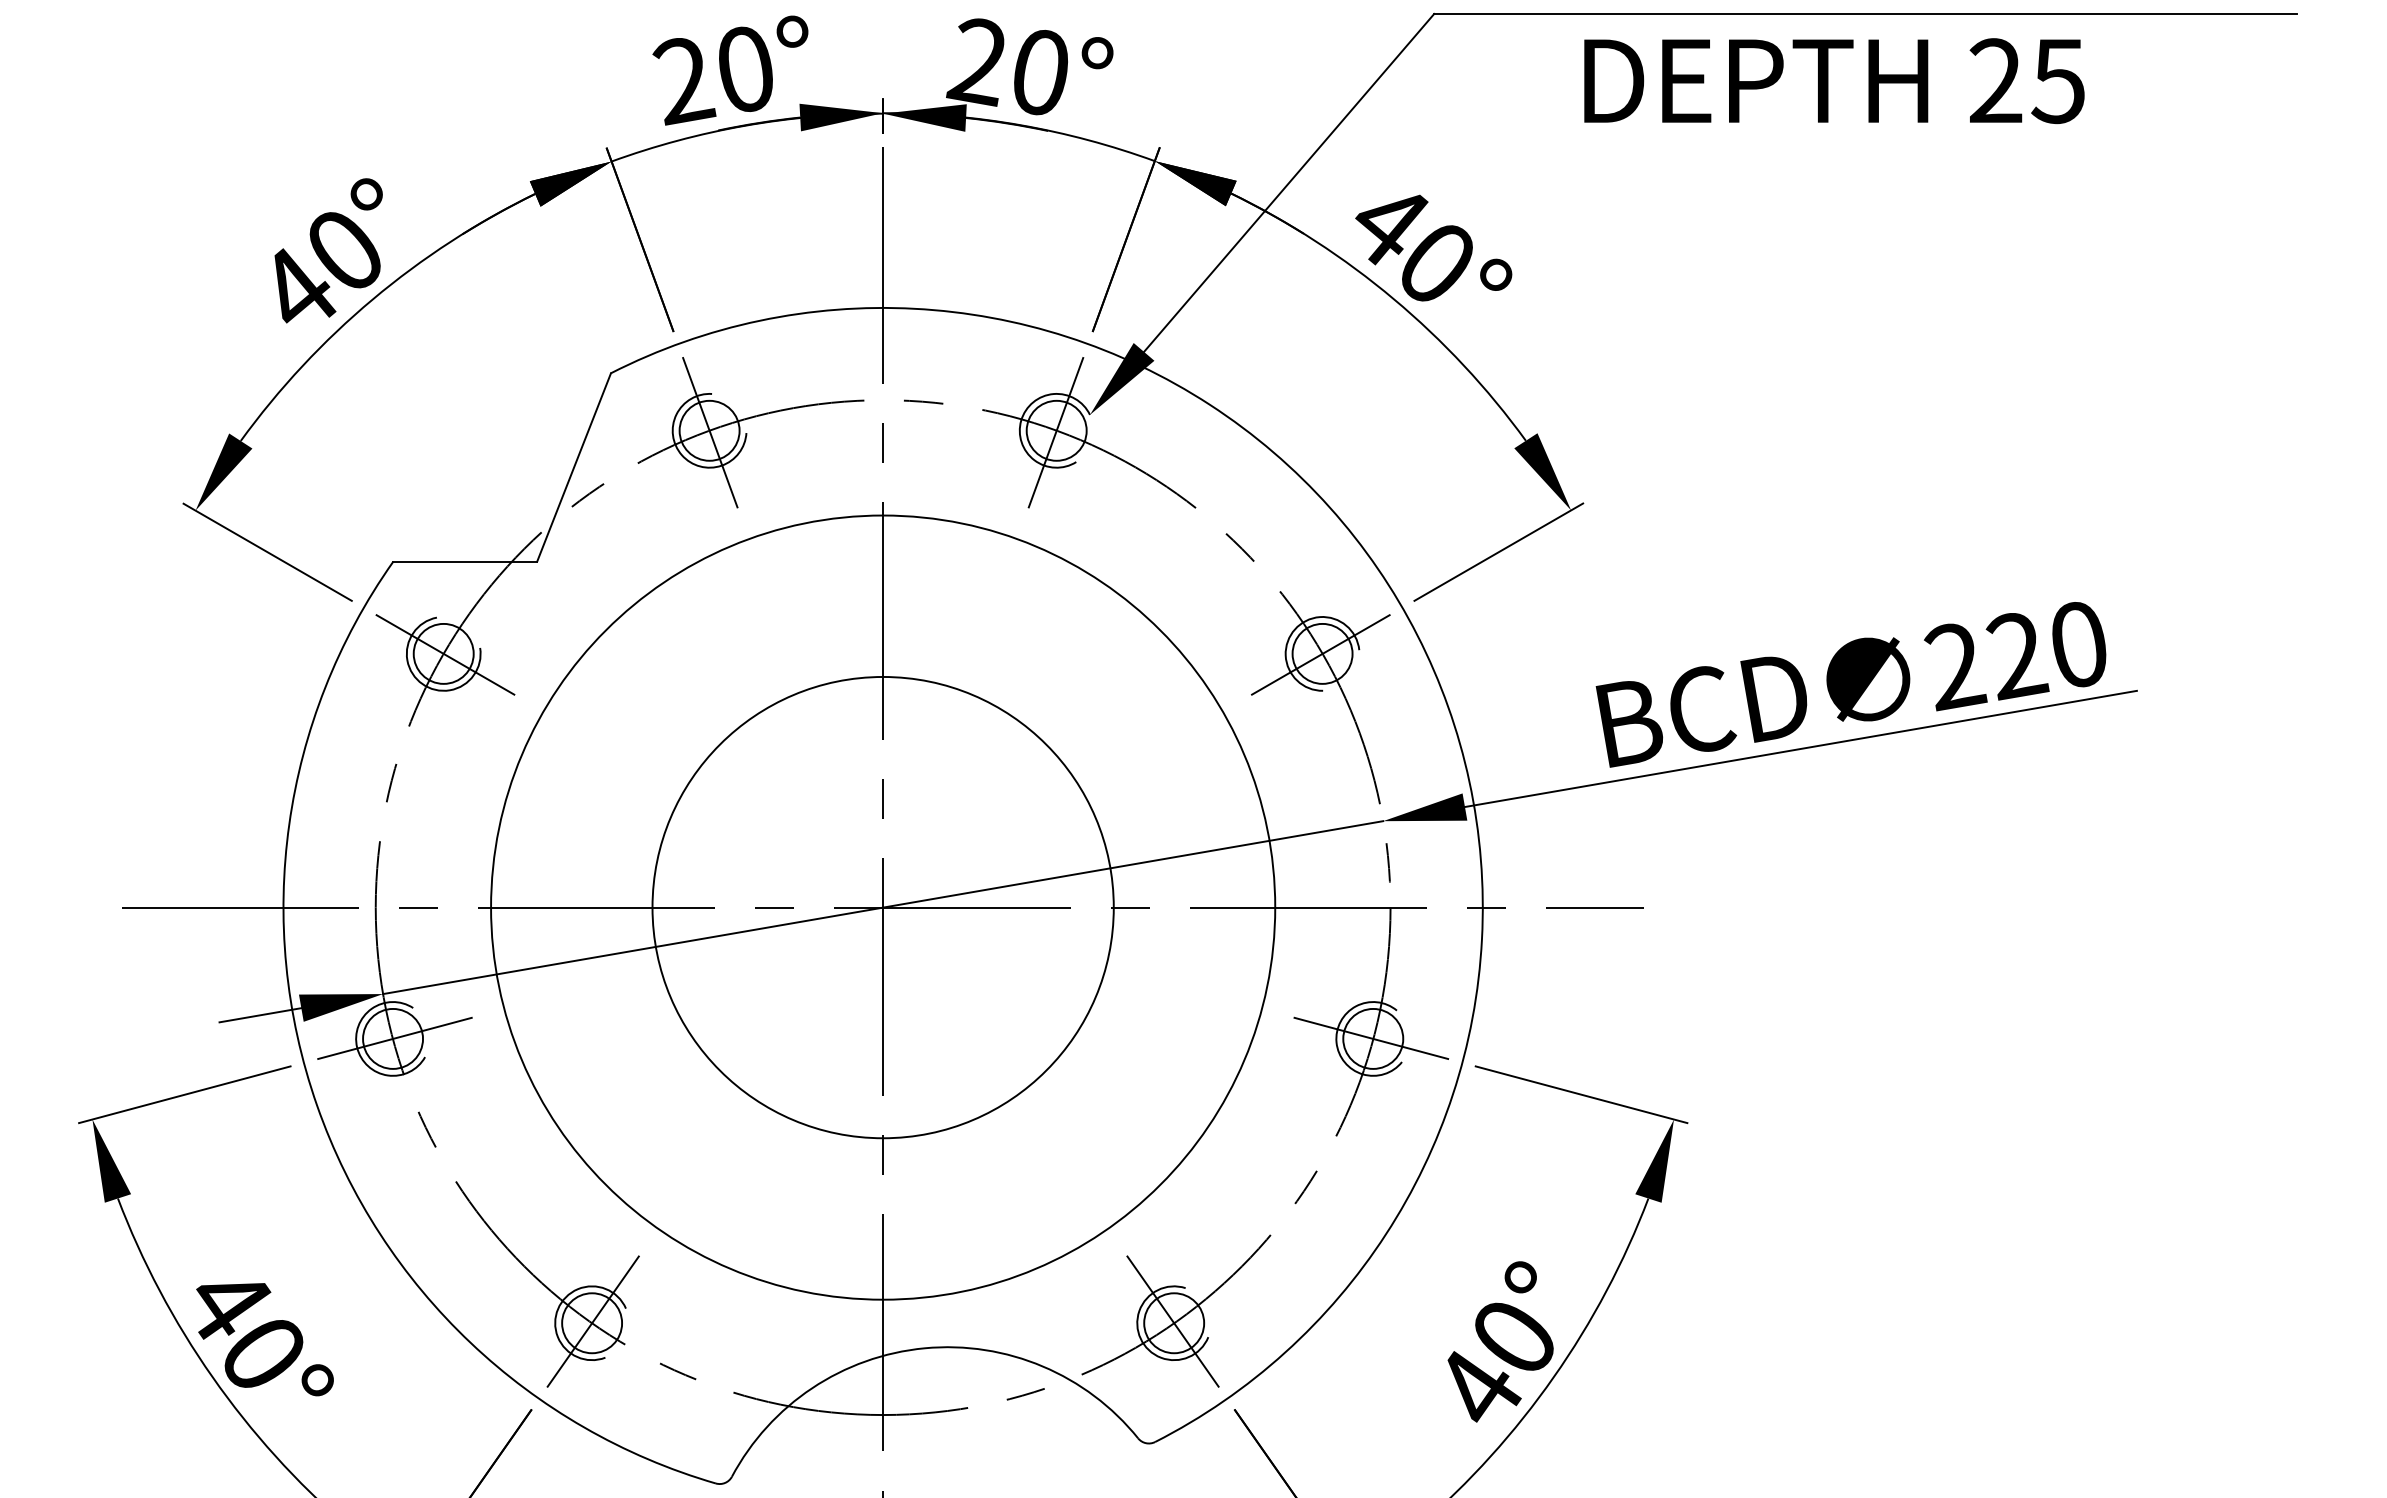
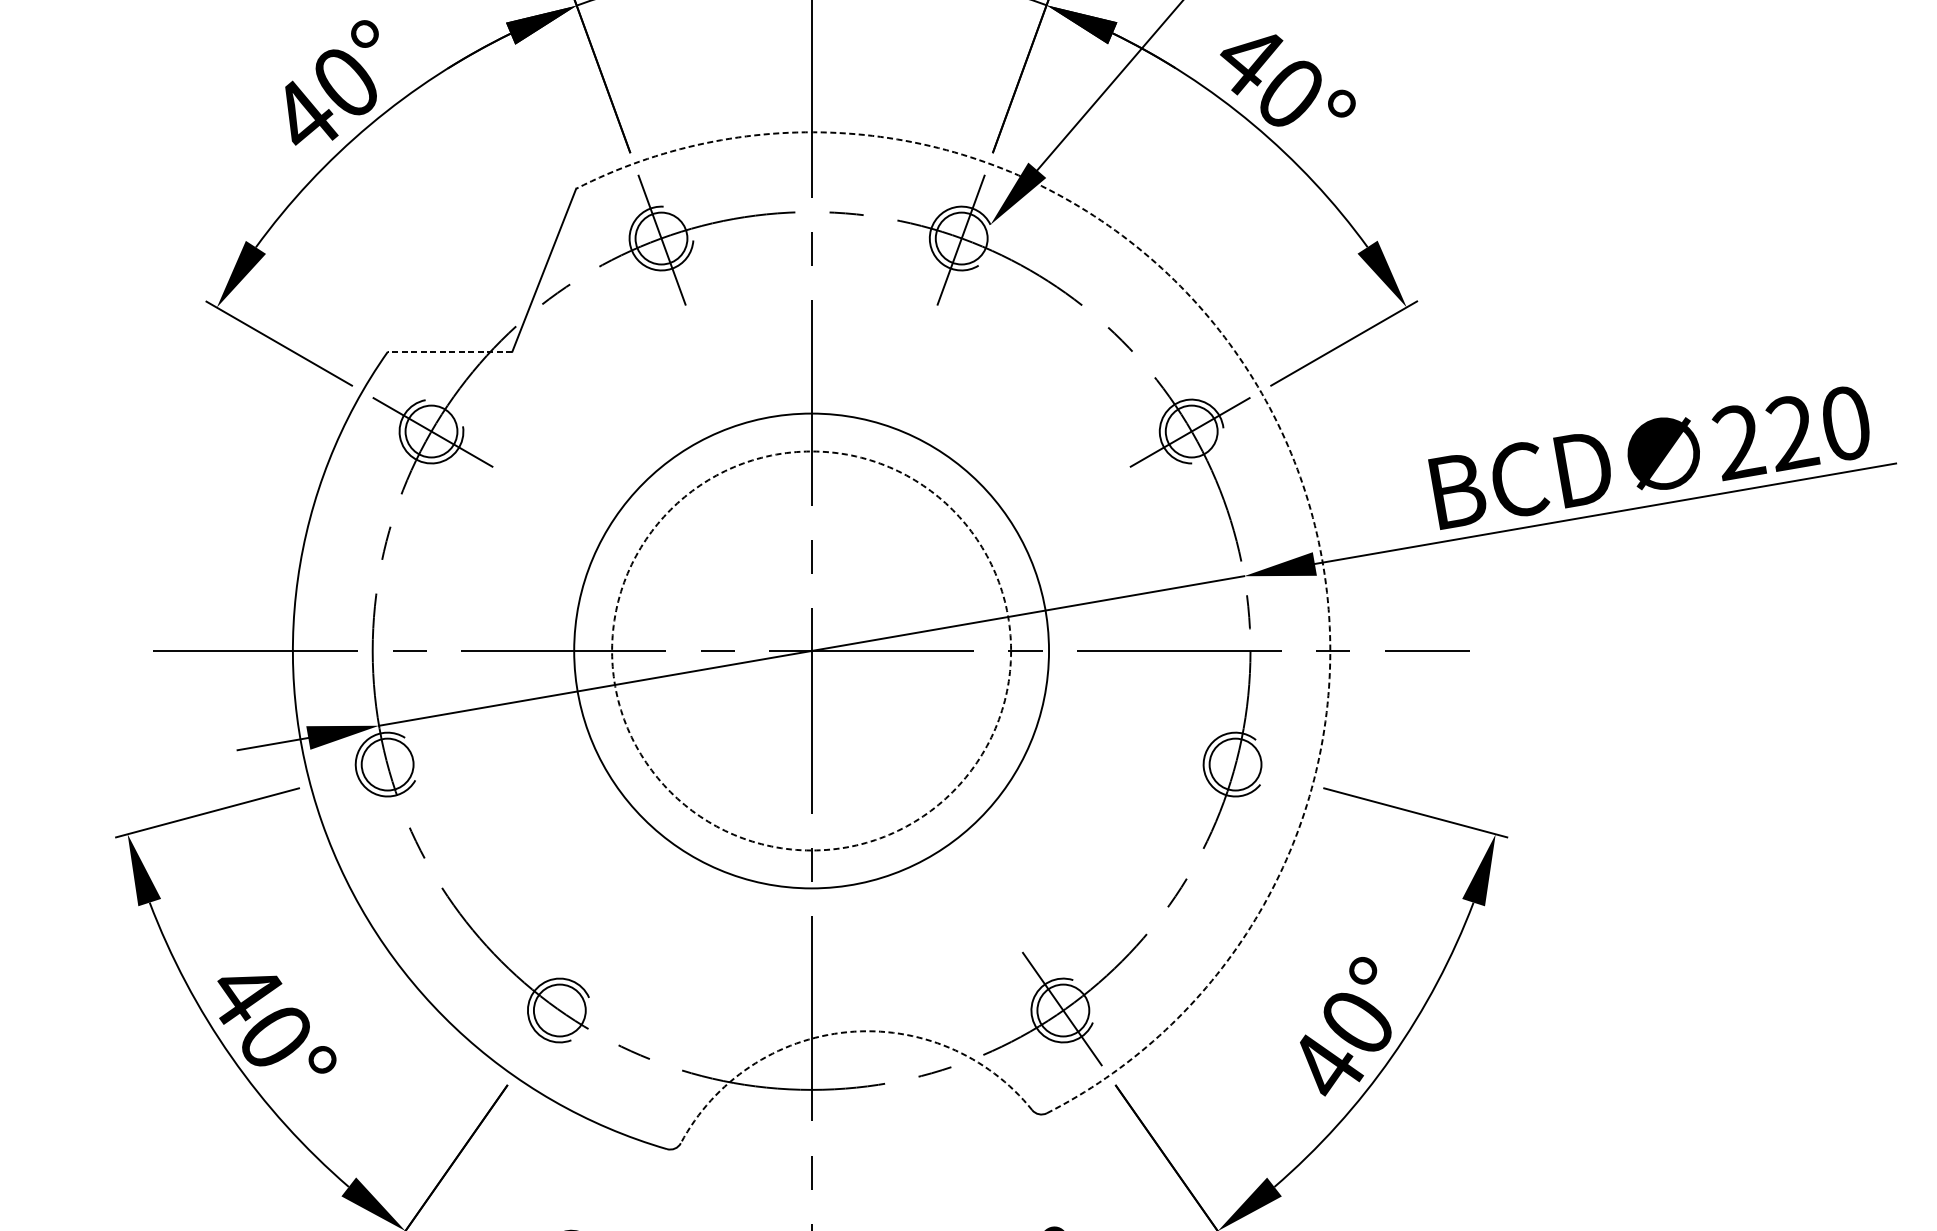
line: (465, 561) -> (450, 351), solid -> dashed
arc: (1417, 635) -> (1273, 415), solid -> dashed
circle: (882, 907) -> (811, 650), solid -> dashed
circle: (883, 907) -> (811, 650), size x0.7
line: (394, 1038) -> (388, 764), removed
line: (1371, 1038) -> (1234, 764), removed
line: (593, 1321) -> (561, 1009), removed
arc: (924, 1348) -> (847, 1032), solid -> dashed

